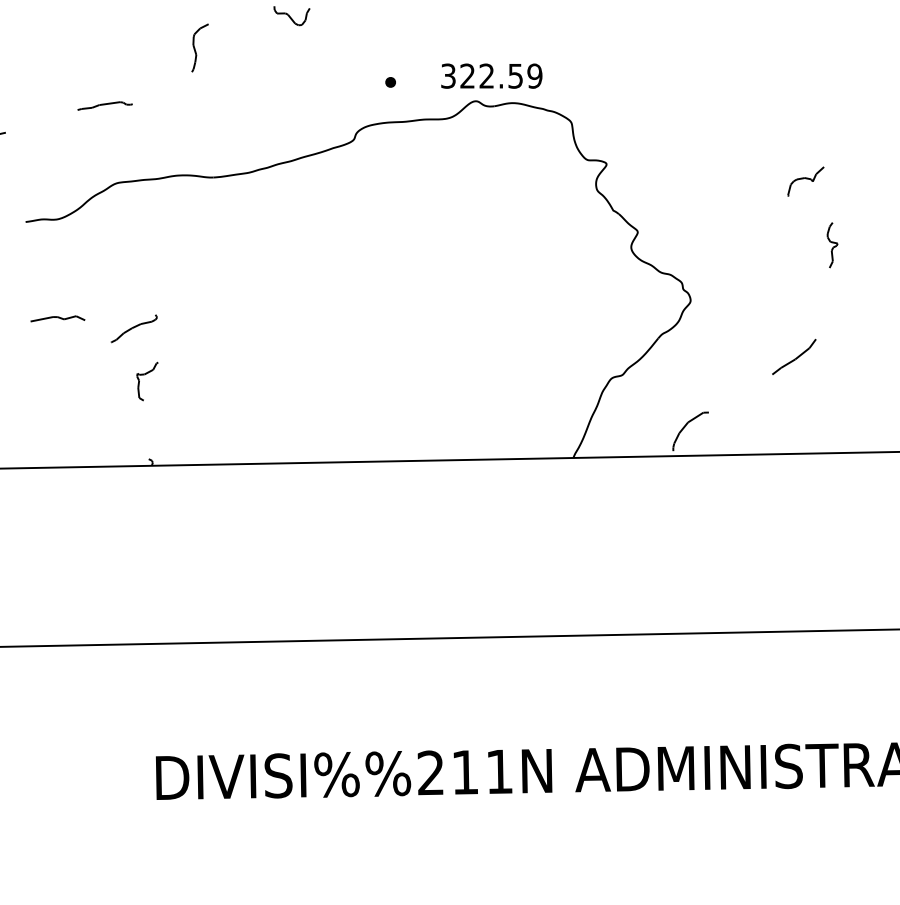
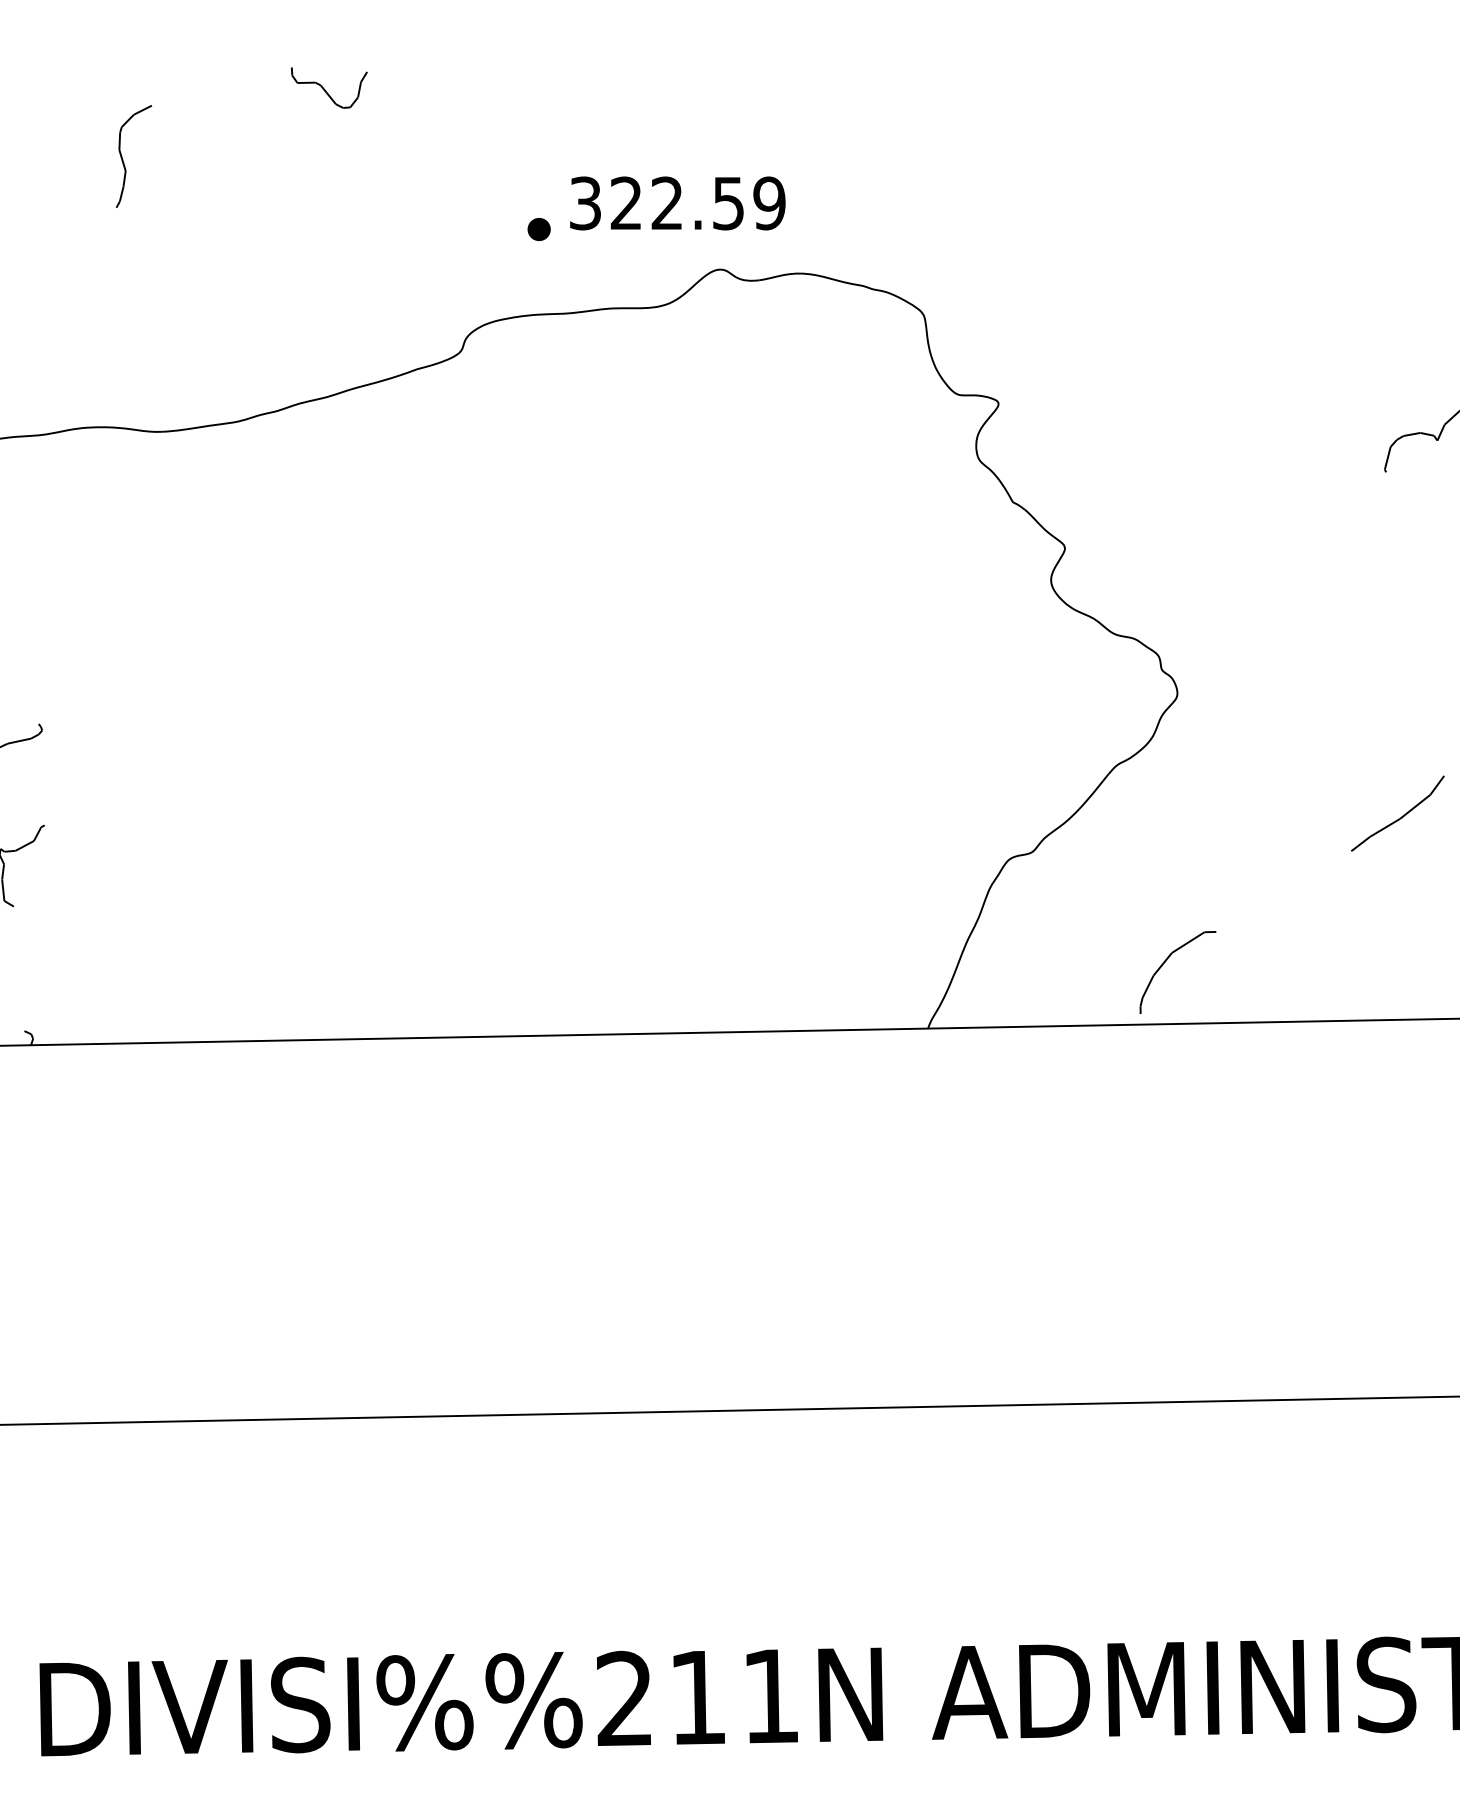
text: (491, 75) -> (677, 201), moved

